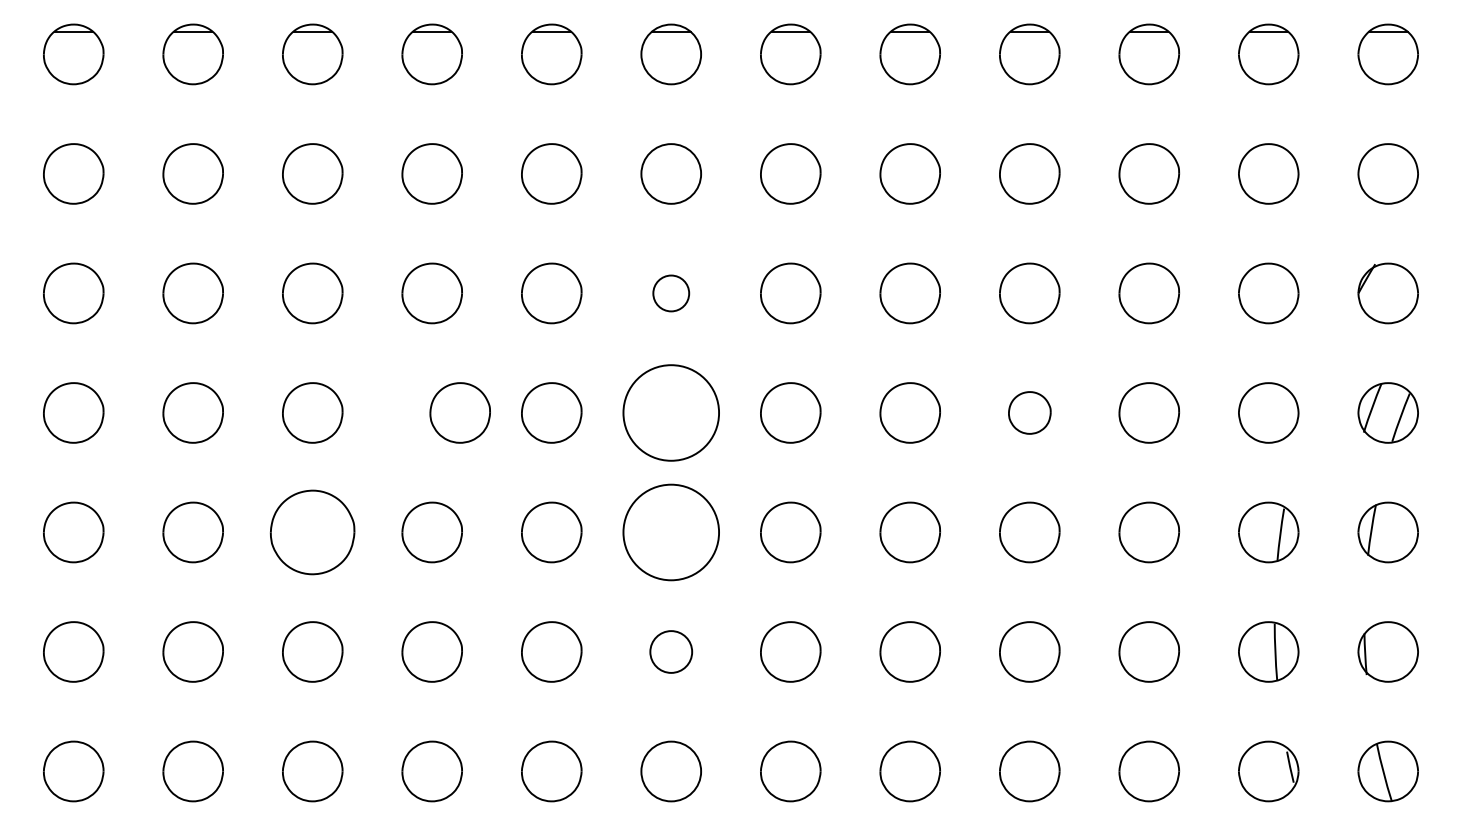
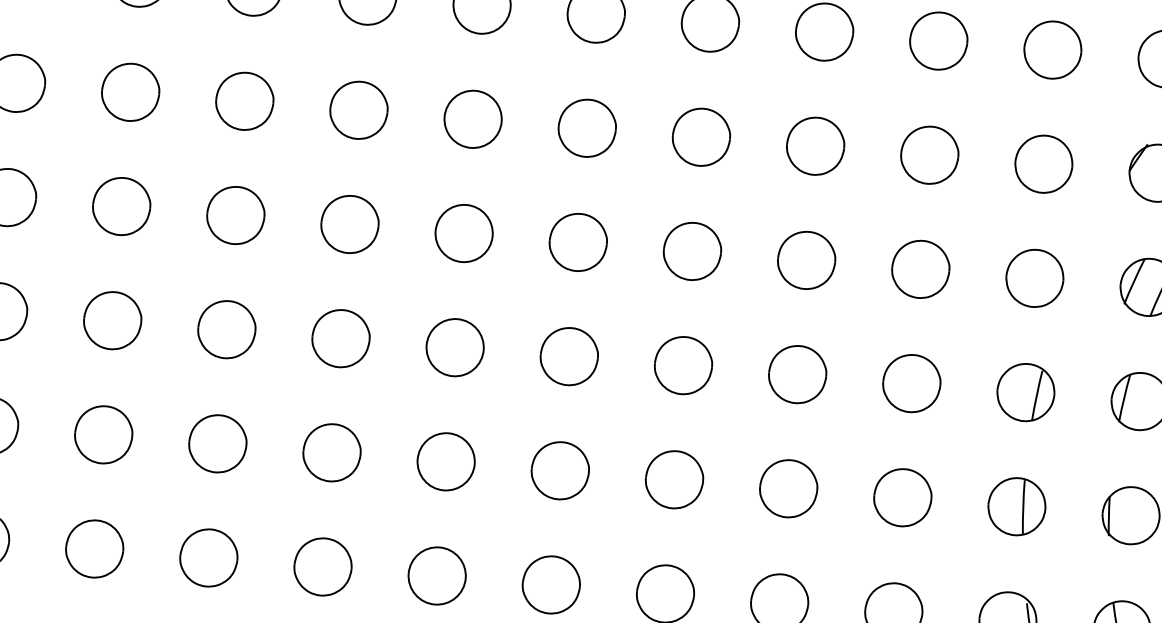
circle: (671, 293) -> (473, 119), size x1.67
part: (459, 412) -> (235, 215), moved
circle: (671, 412) -> (464, 233), size x0.62
part: (1029, 412) -> (806, 259), size x1.43
part: (312, 532) -> (112, 320), size x0.71
circle: (671, 532) -> (455, 347), size x0.62
circle: (671, 651) -> (446, 461), size x1.43

